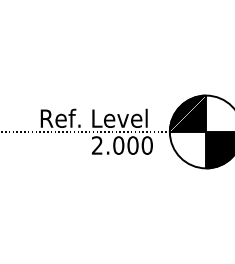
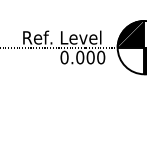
text: (96, 145) -> (63, 57), 2.000 -> 0.000

